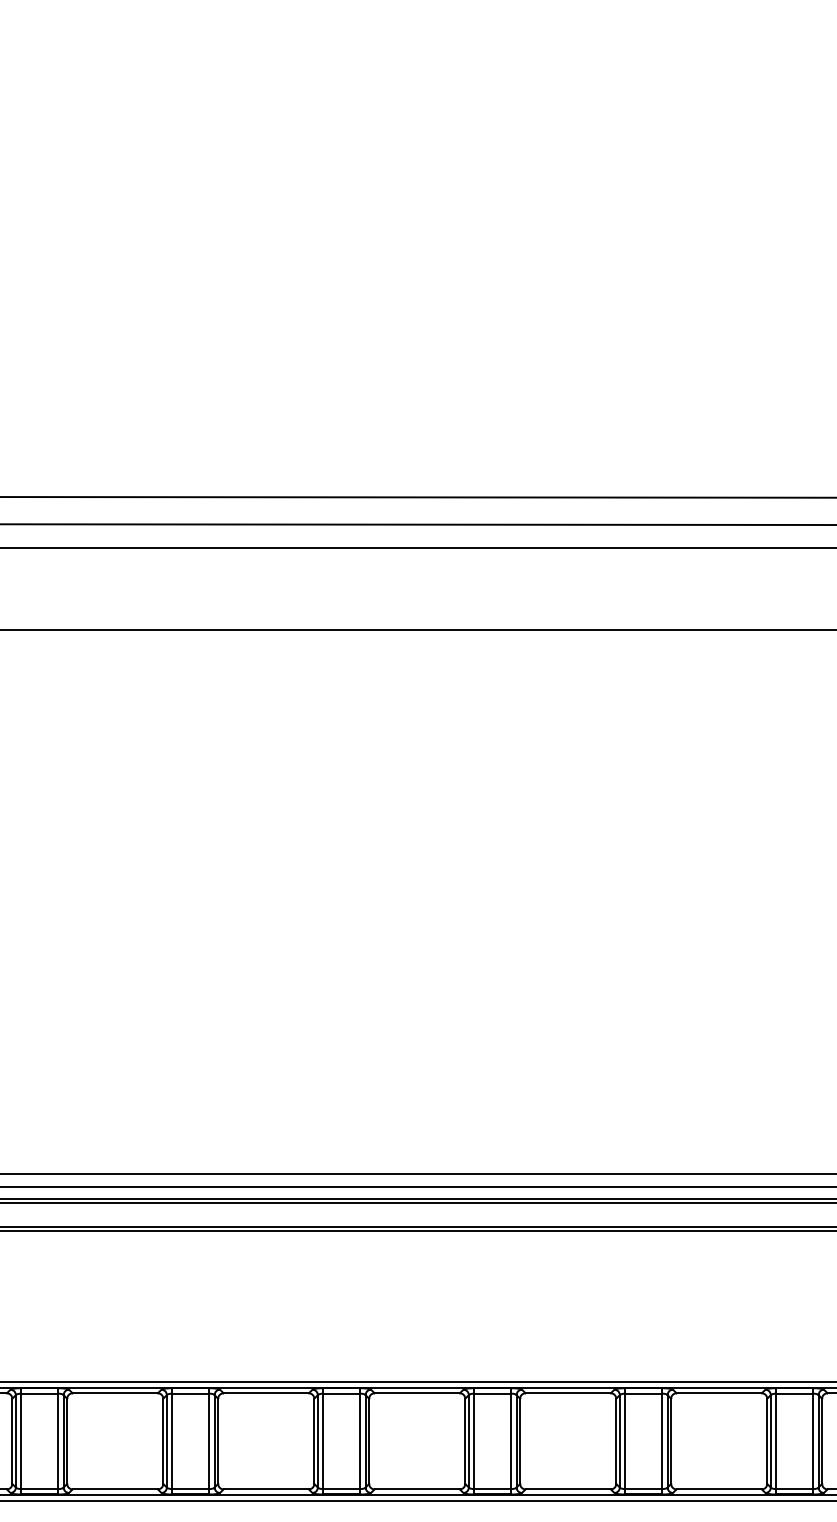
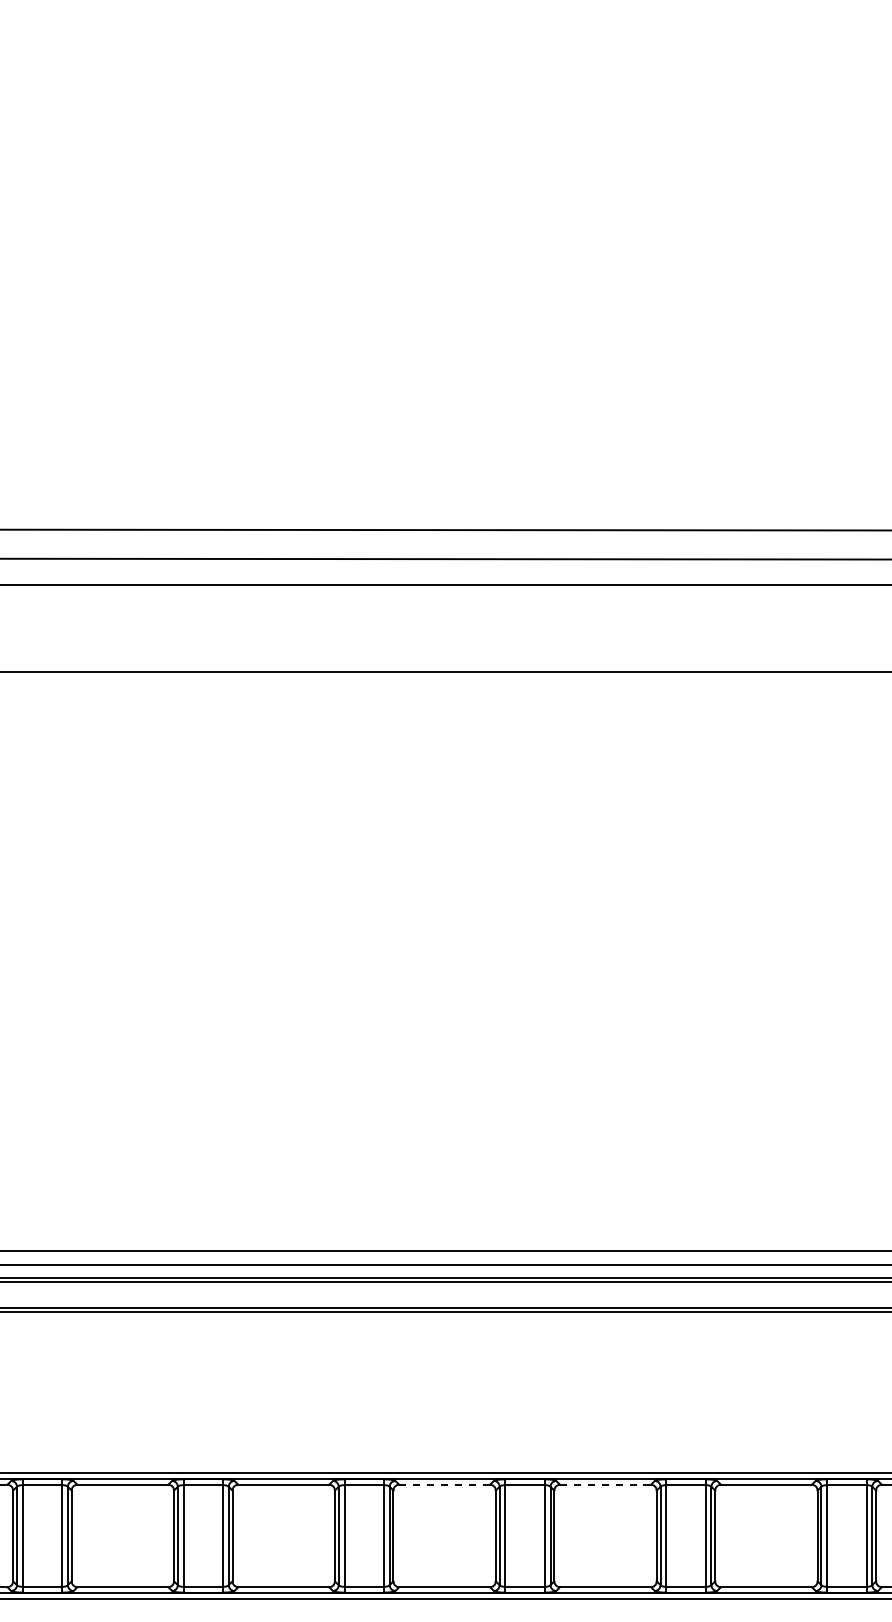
line: (417, 1393) -> (444, 1484), solid -> dashed
line: (568, 1393) -> (605, 1484), solid -> dashed

